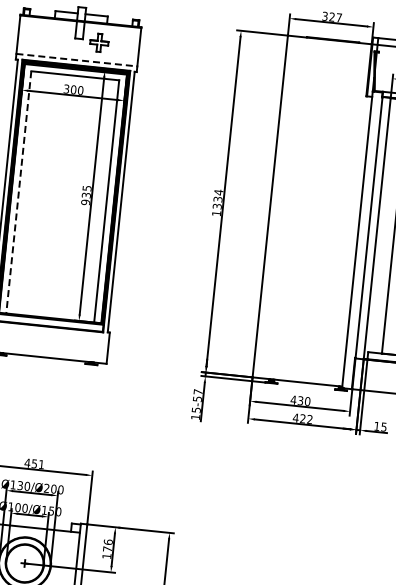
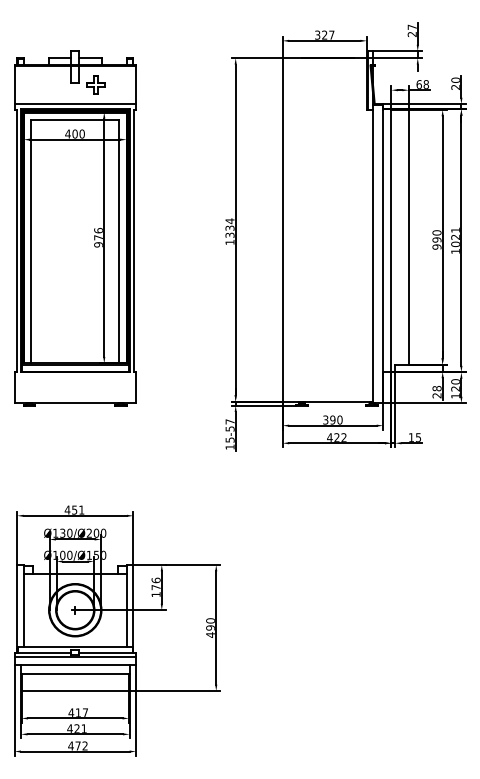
line: (77, 60) -> (75, 104), dashed -> solid
text: (66, 88) -> (67, 133), 300 -> 400
line: (19, 192) -> (31, 241), dashed -> solid
text: (86, 192) -> (98, 234), 935 -> 976
text: (296, 399) -> (328, 419), 430 -> 390

